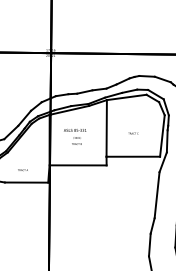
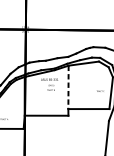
line: (106, 128) -> (68, 87), solid -> dashed
text: (133, 133) -> (100, 91), moved
text: (75, 136) -> (49, 84), moved

